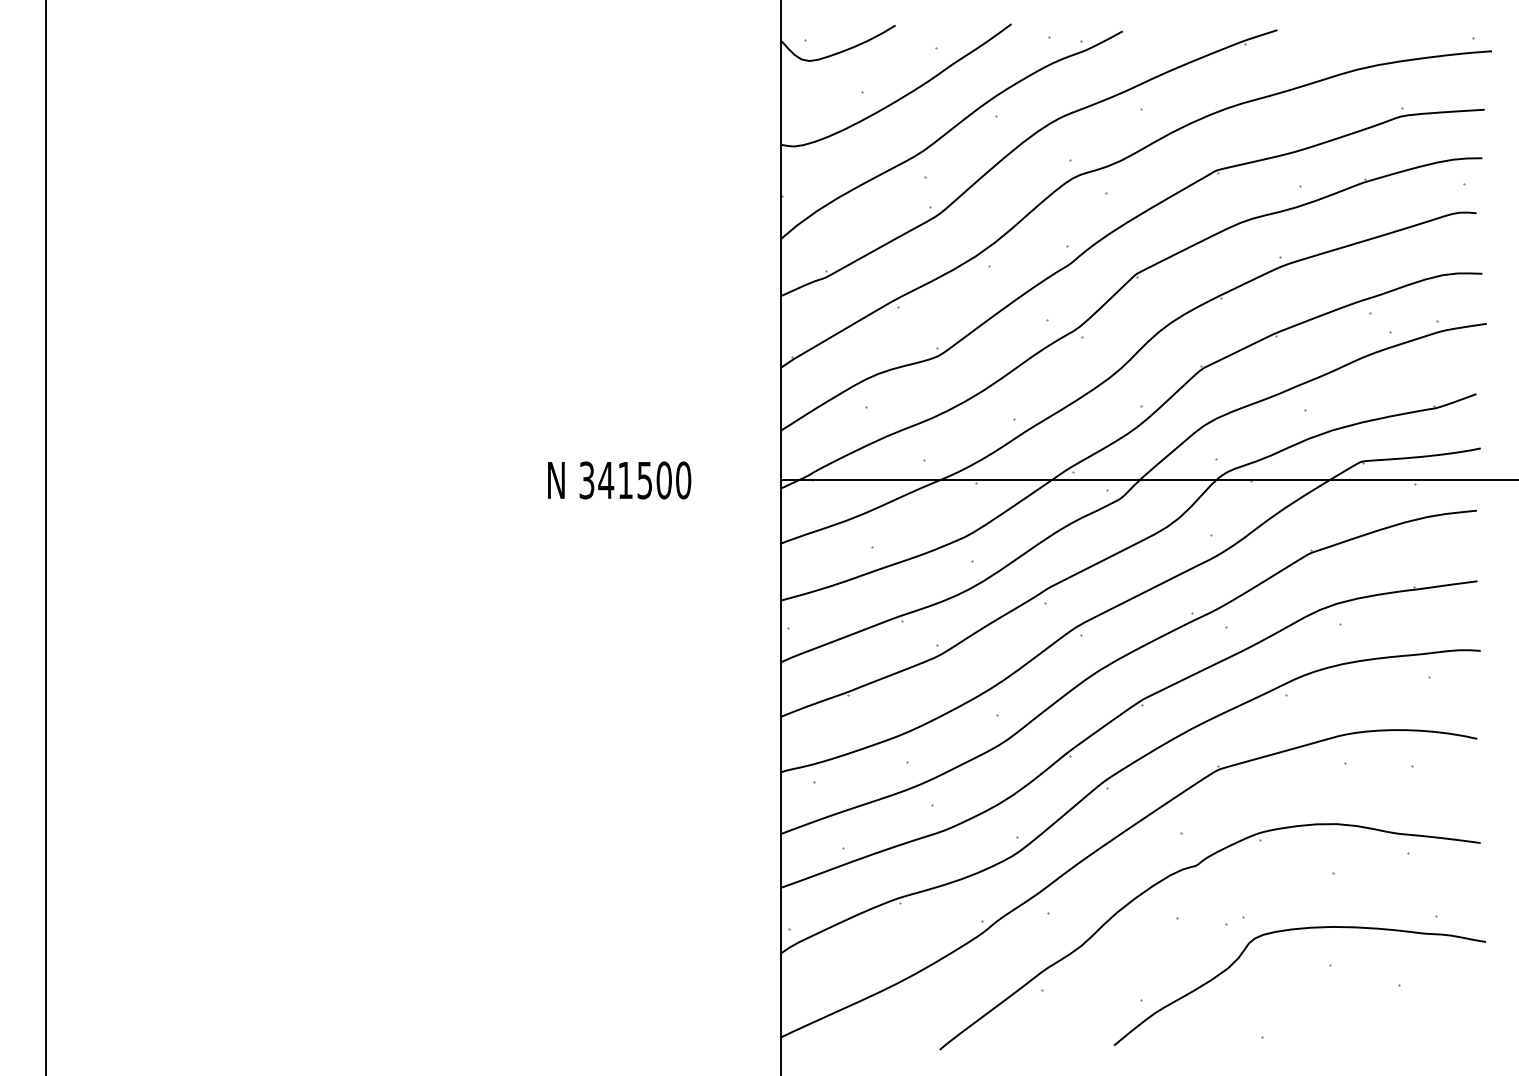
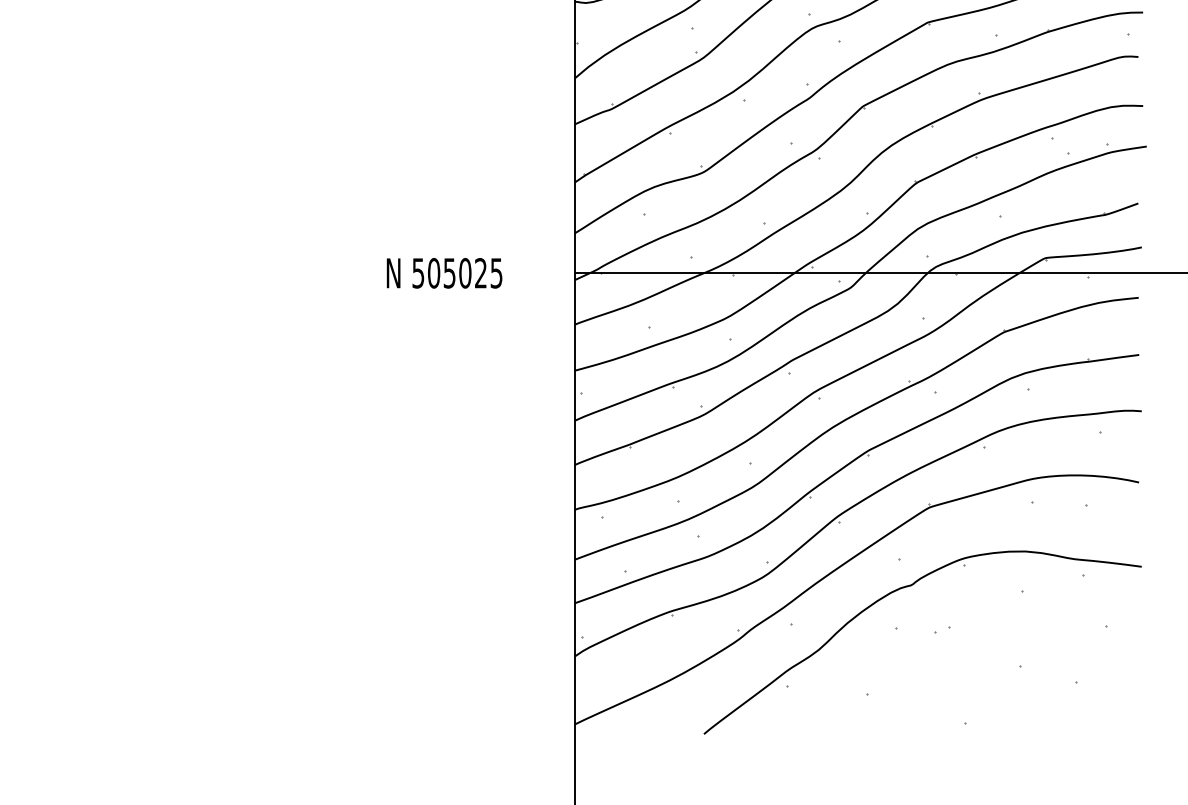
text: (635, 480) -> (457, 273), 341500 -> 505025
curve: (1294, 930) -> (991, 637), removed

